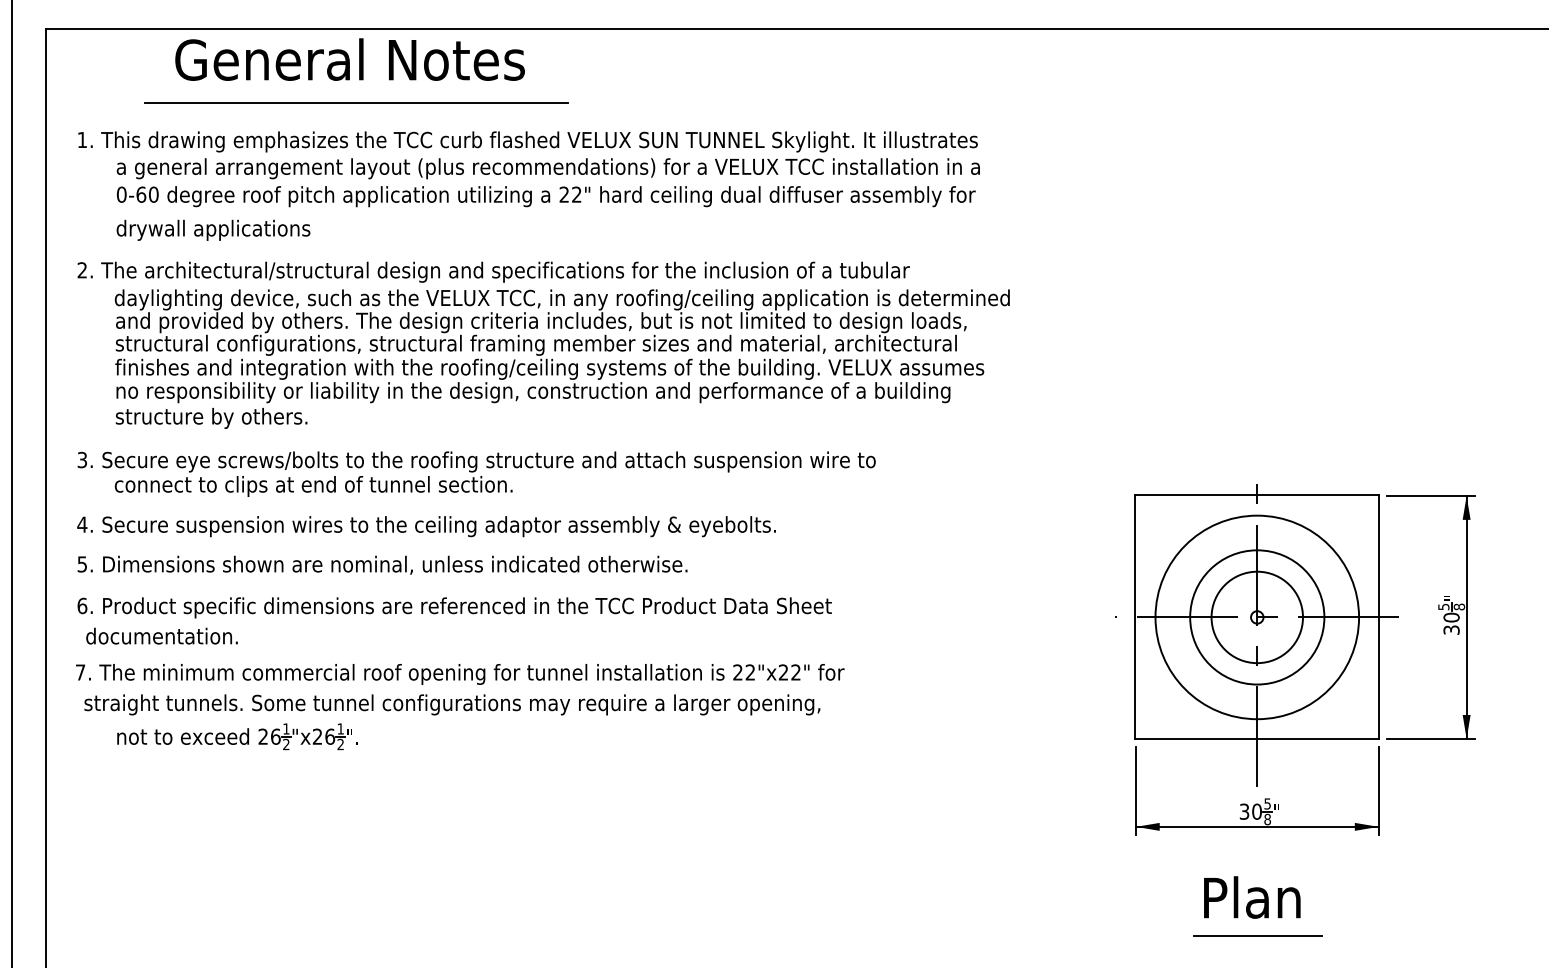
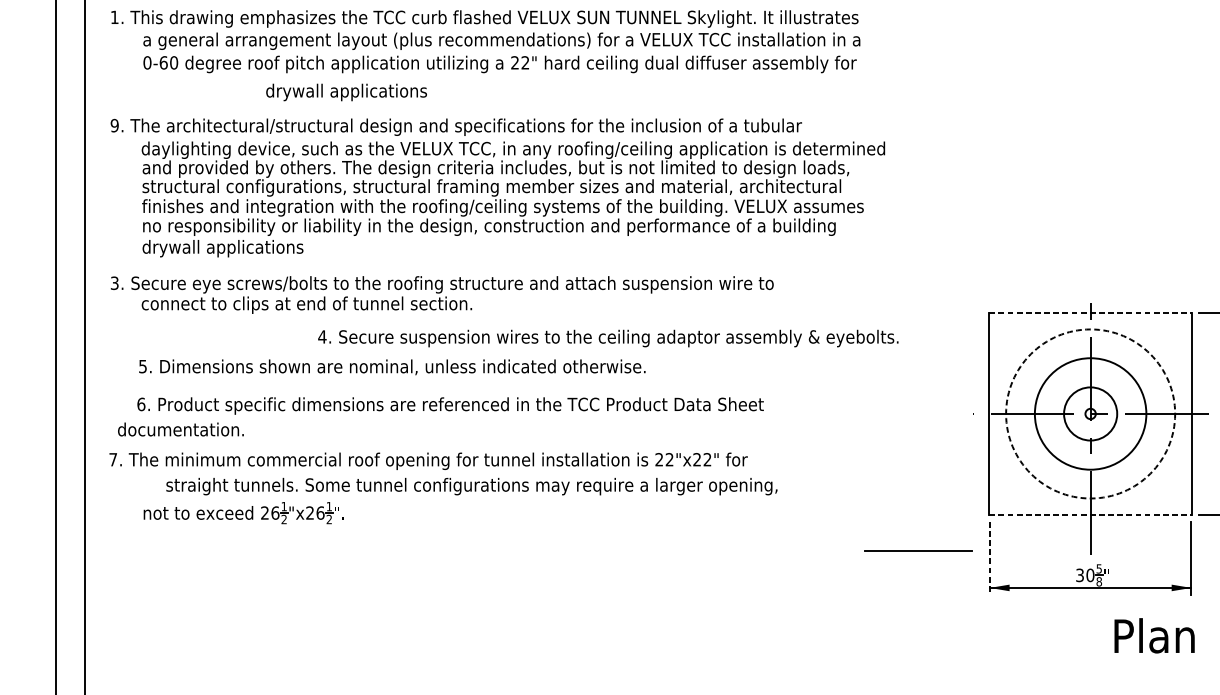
text: (213, 229) -> (346, 91), moved
text: (82, 270) -> (114, 125), 2. -> 9.
text: (212, 417) -> (222, 247), structure by others. -> drywall applications
line: (1257, 495) -> (1090, 312), solid -> dashed
text: (426, 526) -> (608, 338), moved
text: (382, 564) -> (392, 366), moved
text: (454, 607) -> (450, 405), moved
circle: (1257, 617) -> (1090, 414), size x0.7
circle: (1257, 617) -> (1090, 414), solid -> dashed
text: (452, 704) -> (472, 486), moved
line: (1257, 739) -> (1090, 515), solid -> dashed
line: (1135, 791) -> (989, 558), solid -> dashed
text: (1252, 897) -> (1154, 635), moved
line: (1257, 935) -> (918, 551), moved

